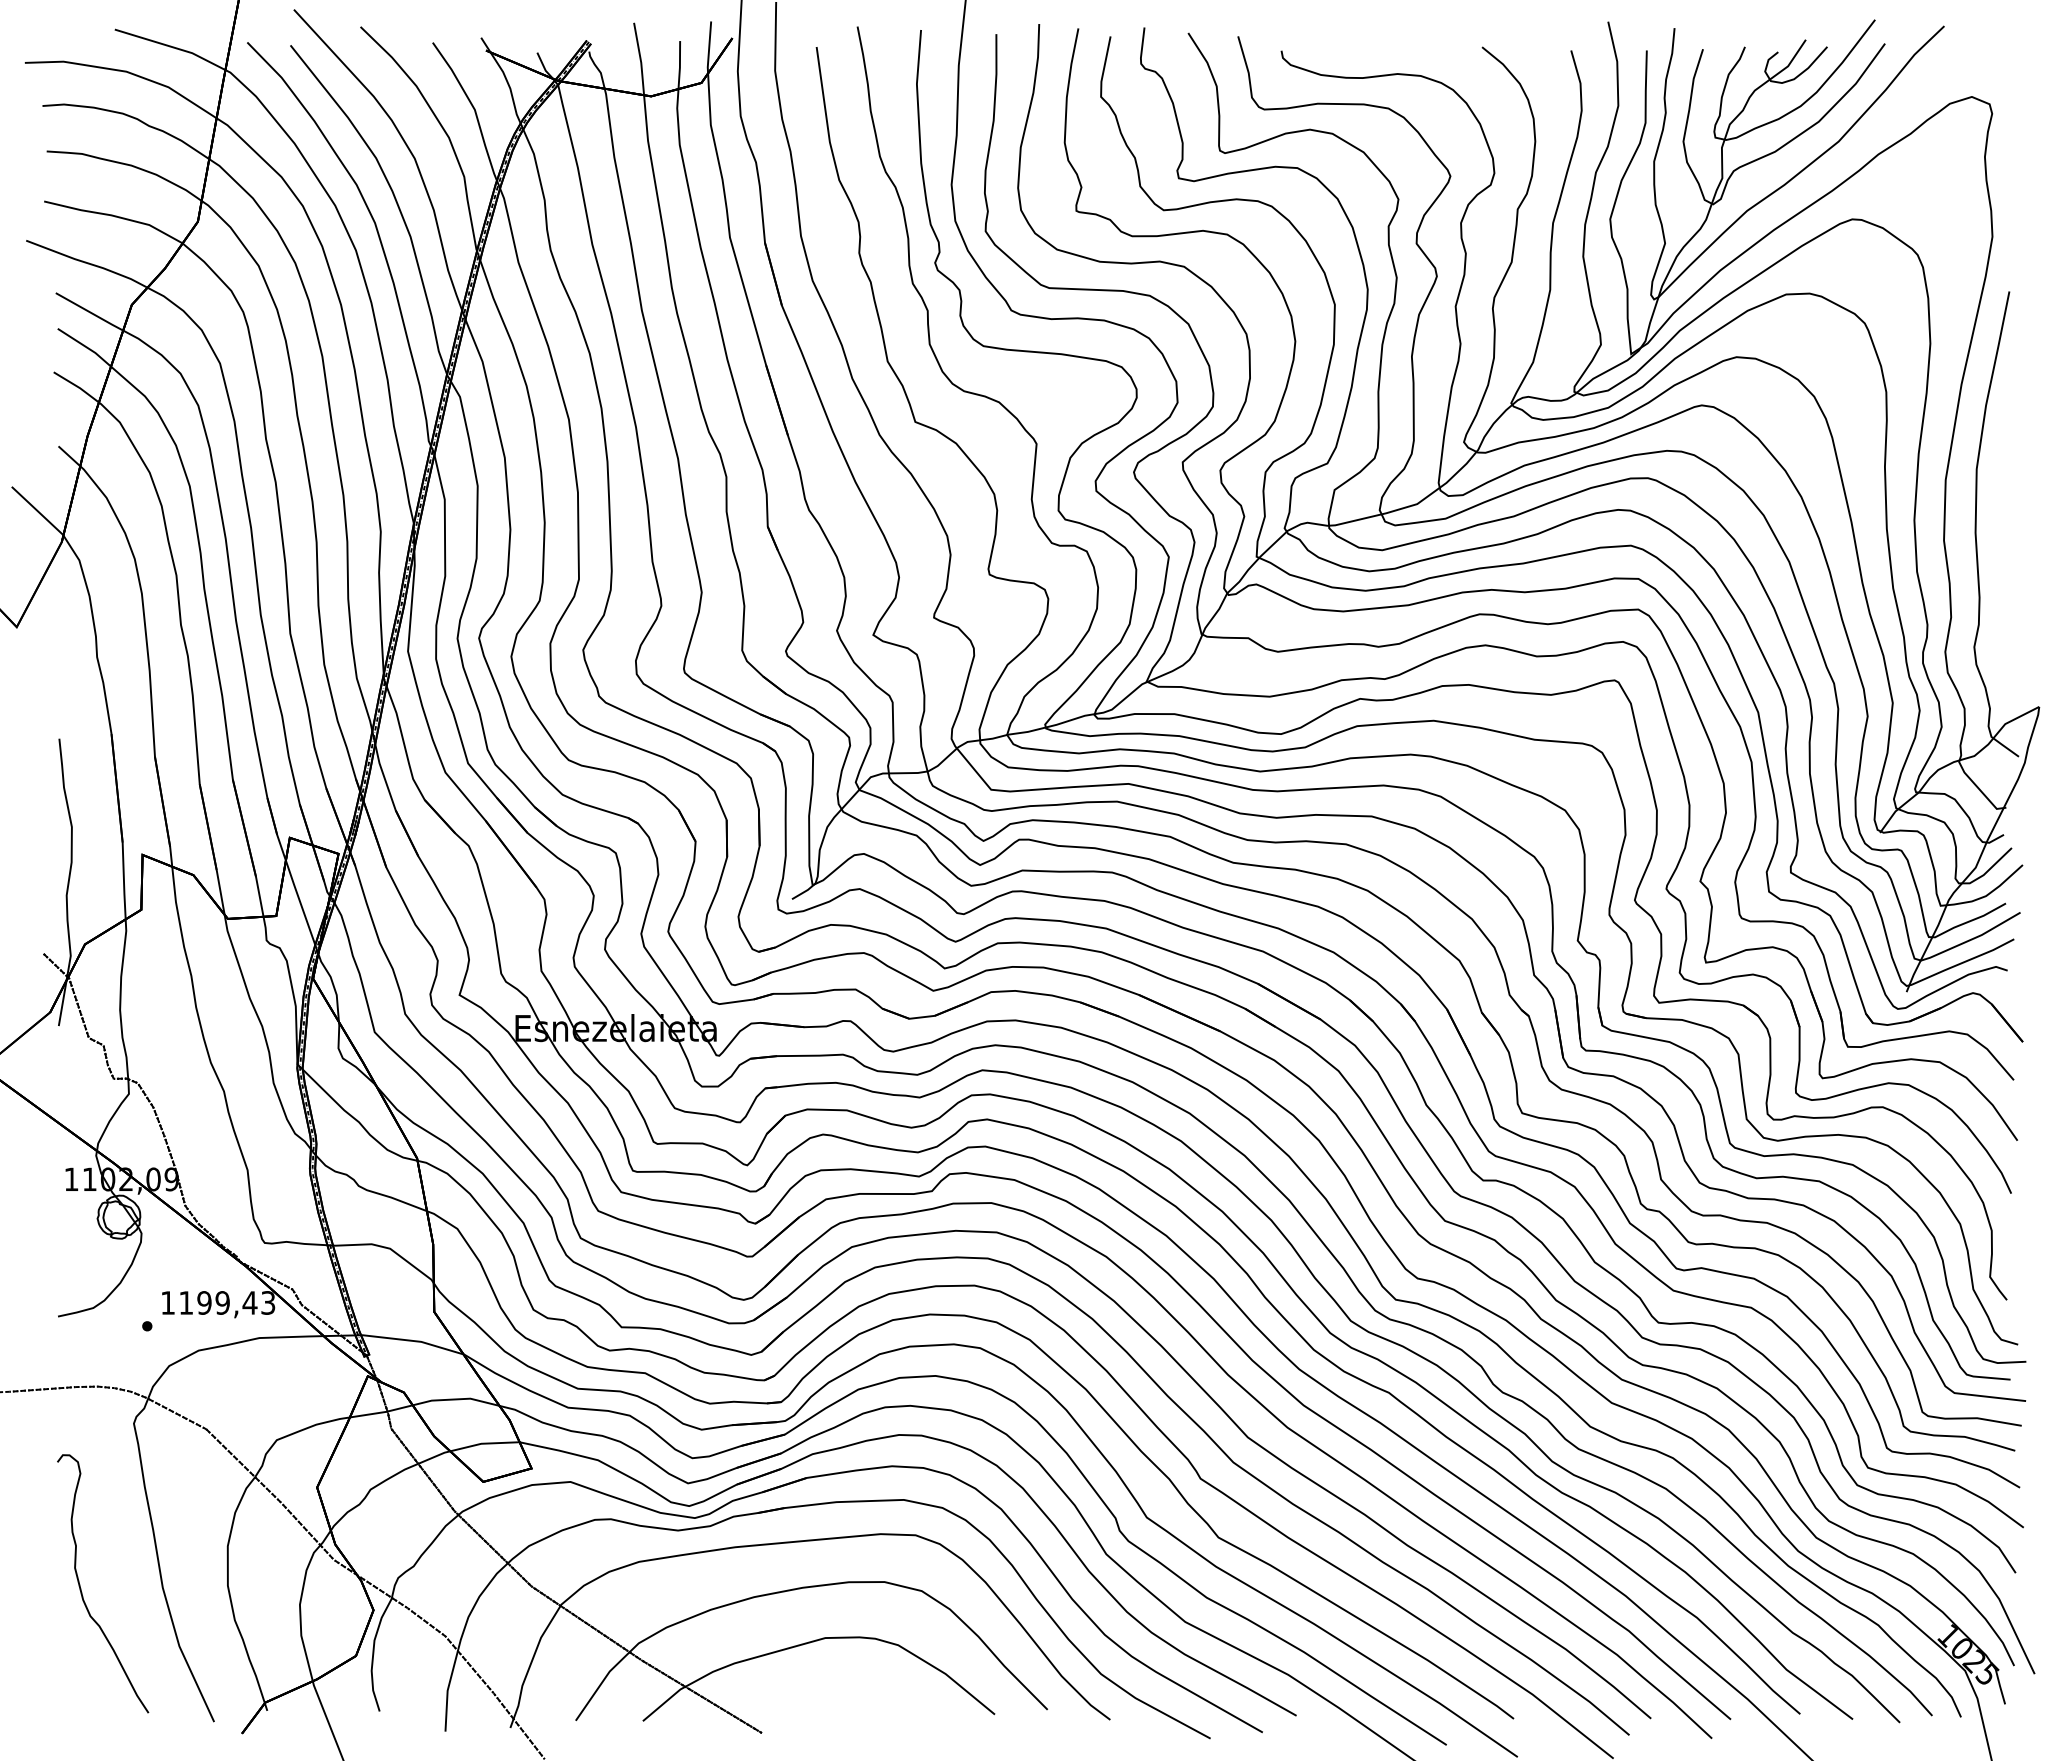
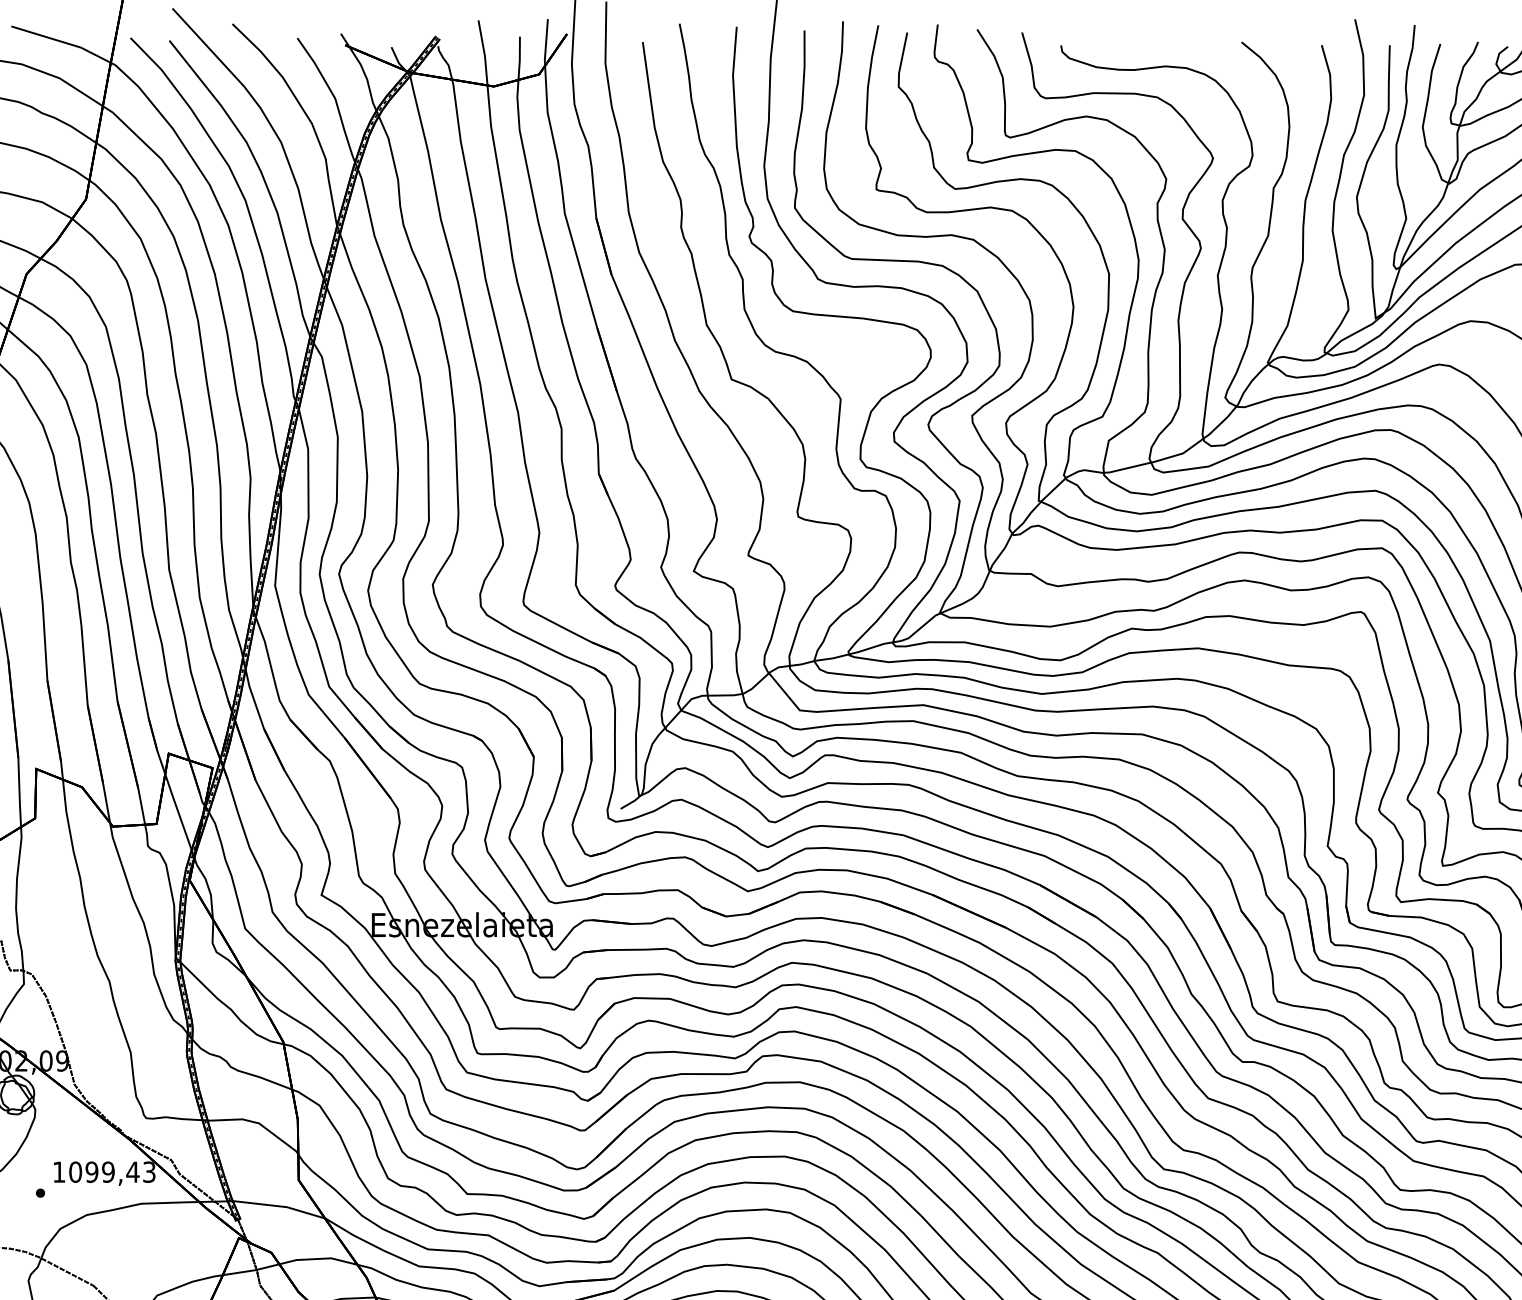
text: (186, 1302) -> (75, 1171), 1199,43 -> 1099,43

